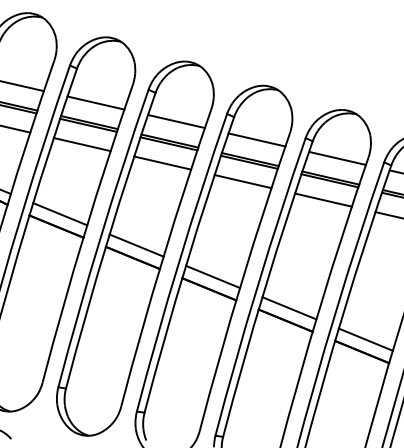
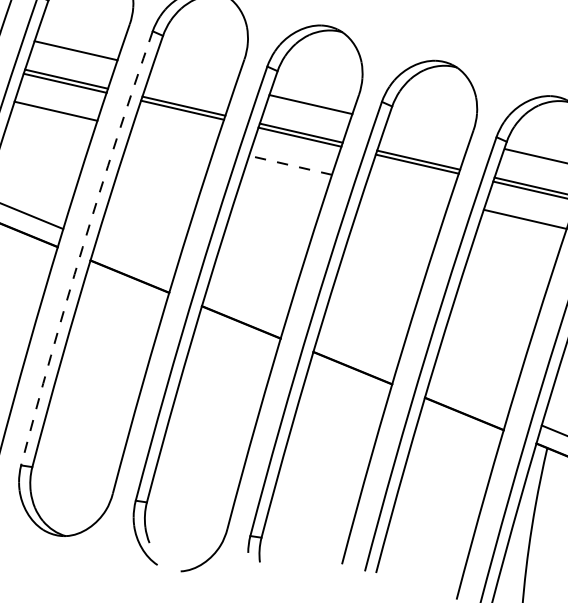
line: (176, 121) -> (193, 77), removed
line: (337, 158) -> (428, 131), removed
line: (162, 162) -> (173, 137), removed
line: (242, 181) -> (289, 165), solid -> dashed
line: (323, 199) -> (407, 191), removed
arc: (100, 237) -> (82, 246), solid -> dashed
line: (136, 245) -> (135, 258), removed
line: (213, 276) -> (247, 303), removed
line: (289, 308) -> (358, 350), removed
line: (365, 339) -> (469, 395), removed

